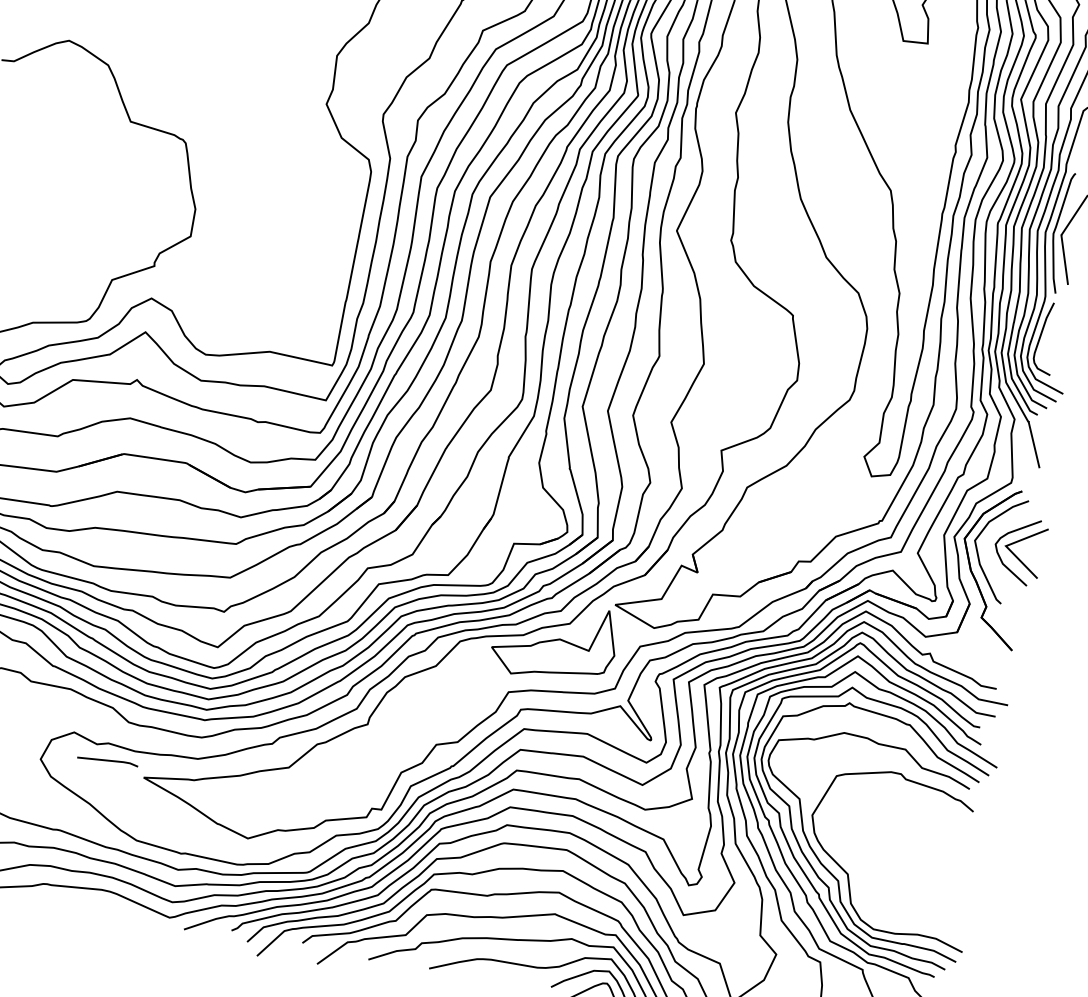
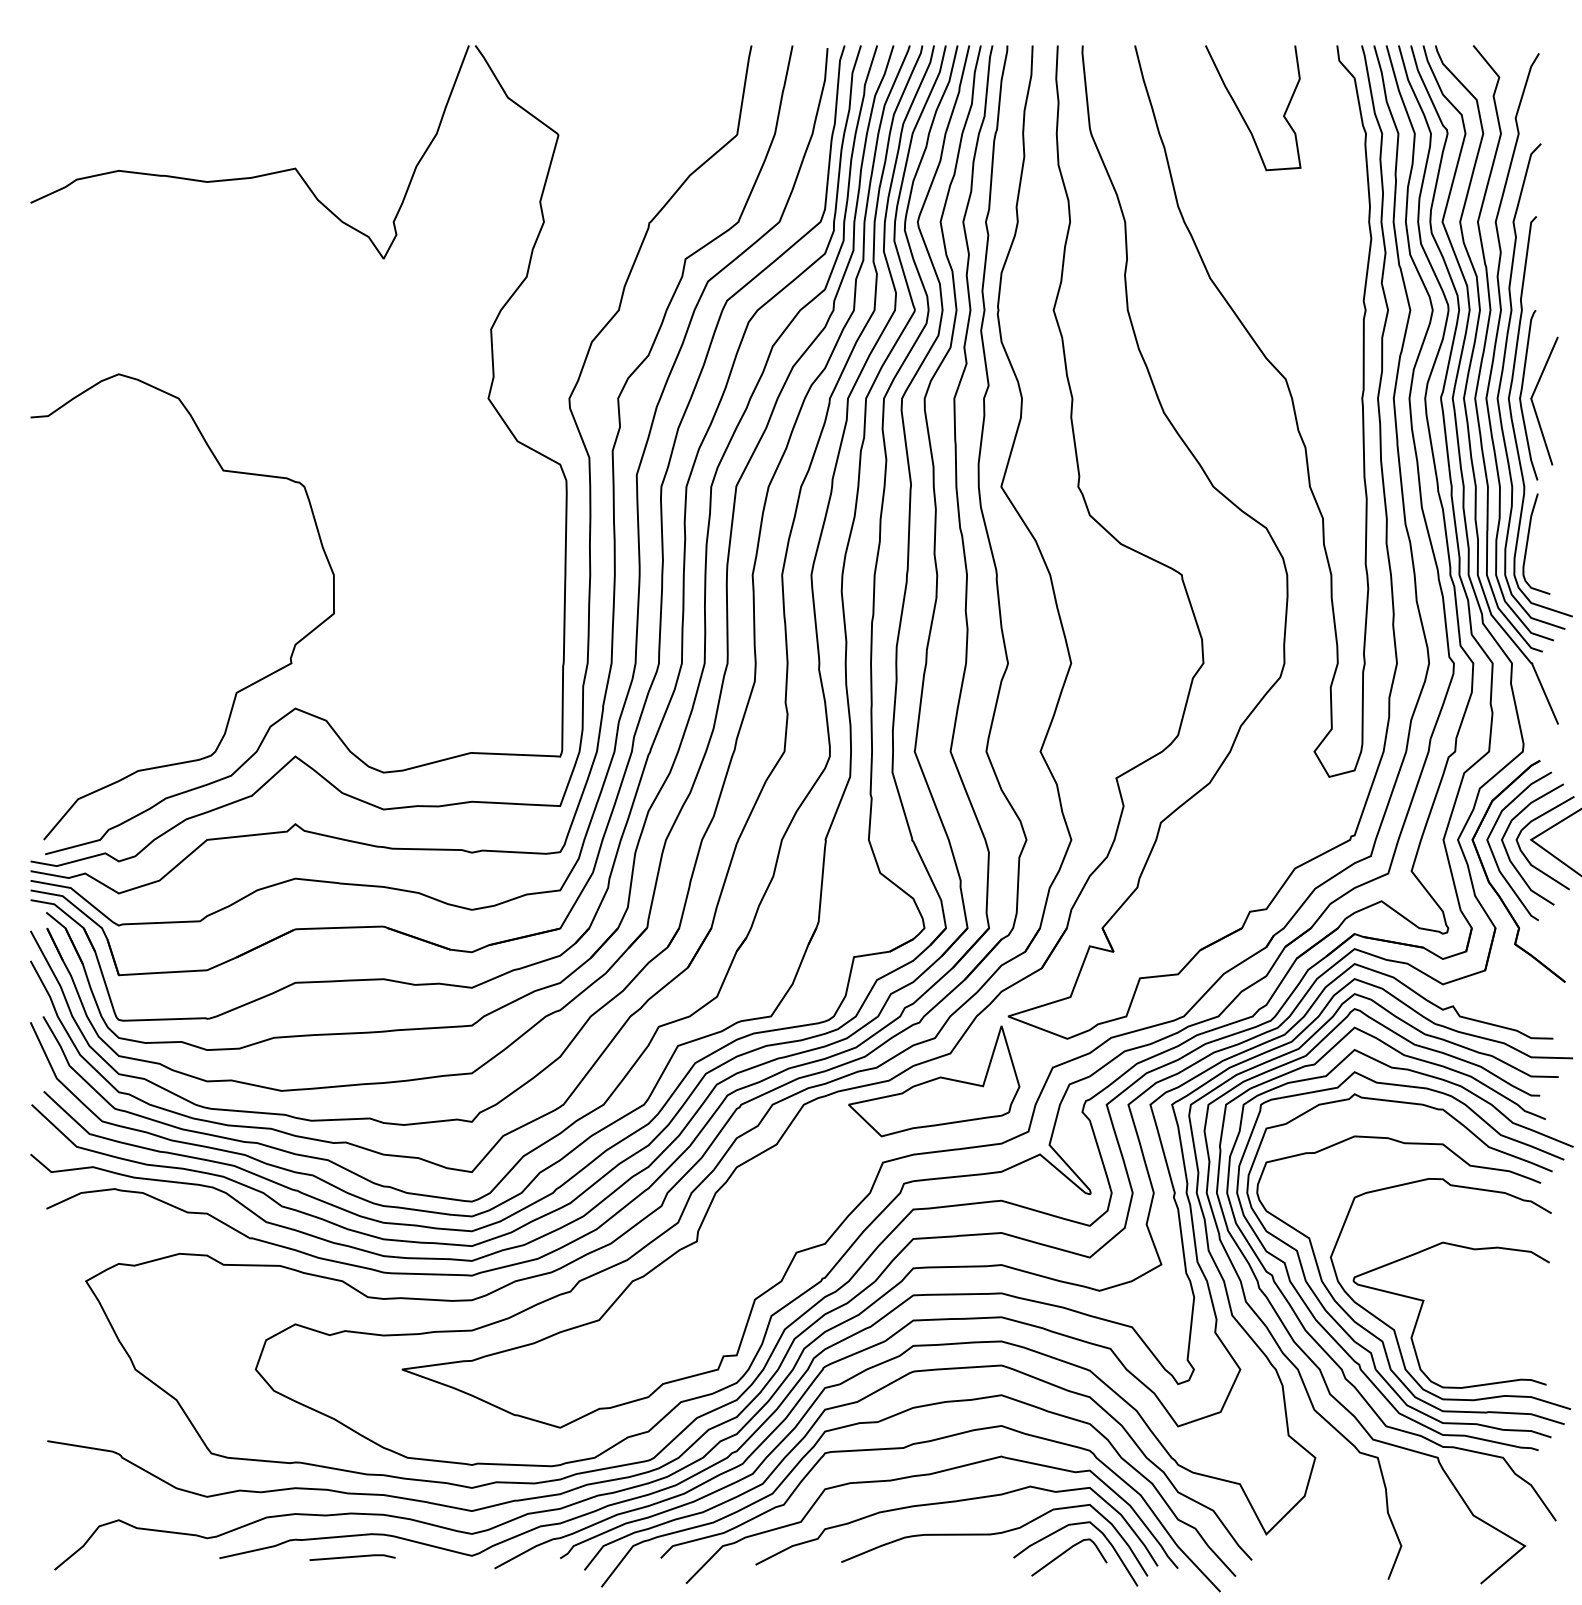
curve: (988, 552) -> (1508, 853), added
line: (107, 761) -> (352, 1557), moved
curve: (871, 860) -> (1423, 1304), added

